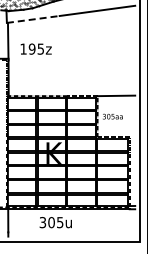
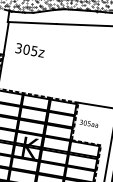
line: (33, 19) -> (32, 23), dashed -> solid
text: (27, 48) -> (22, 48), 195z -> 305z

